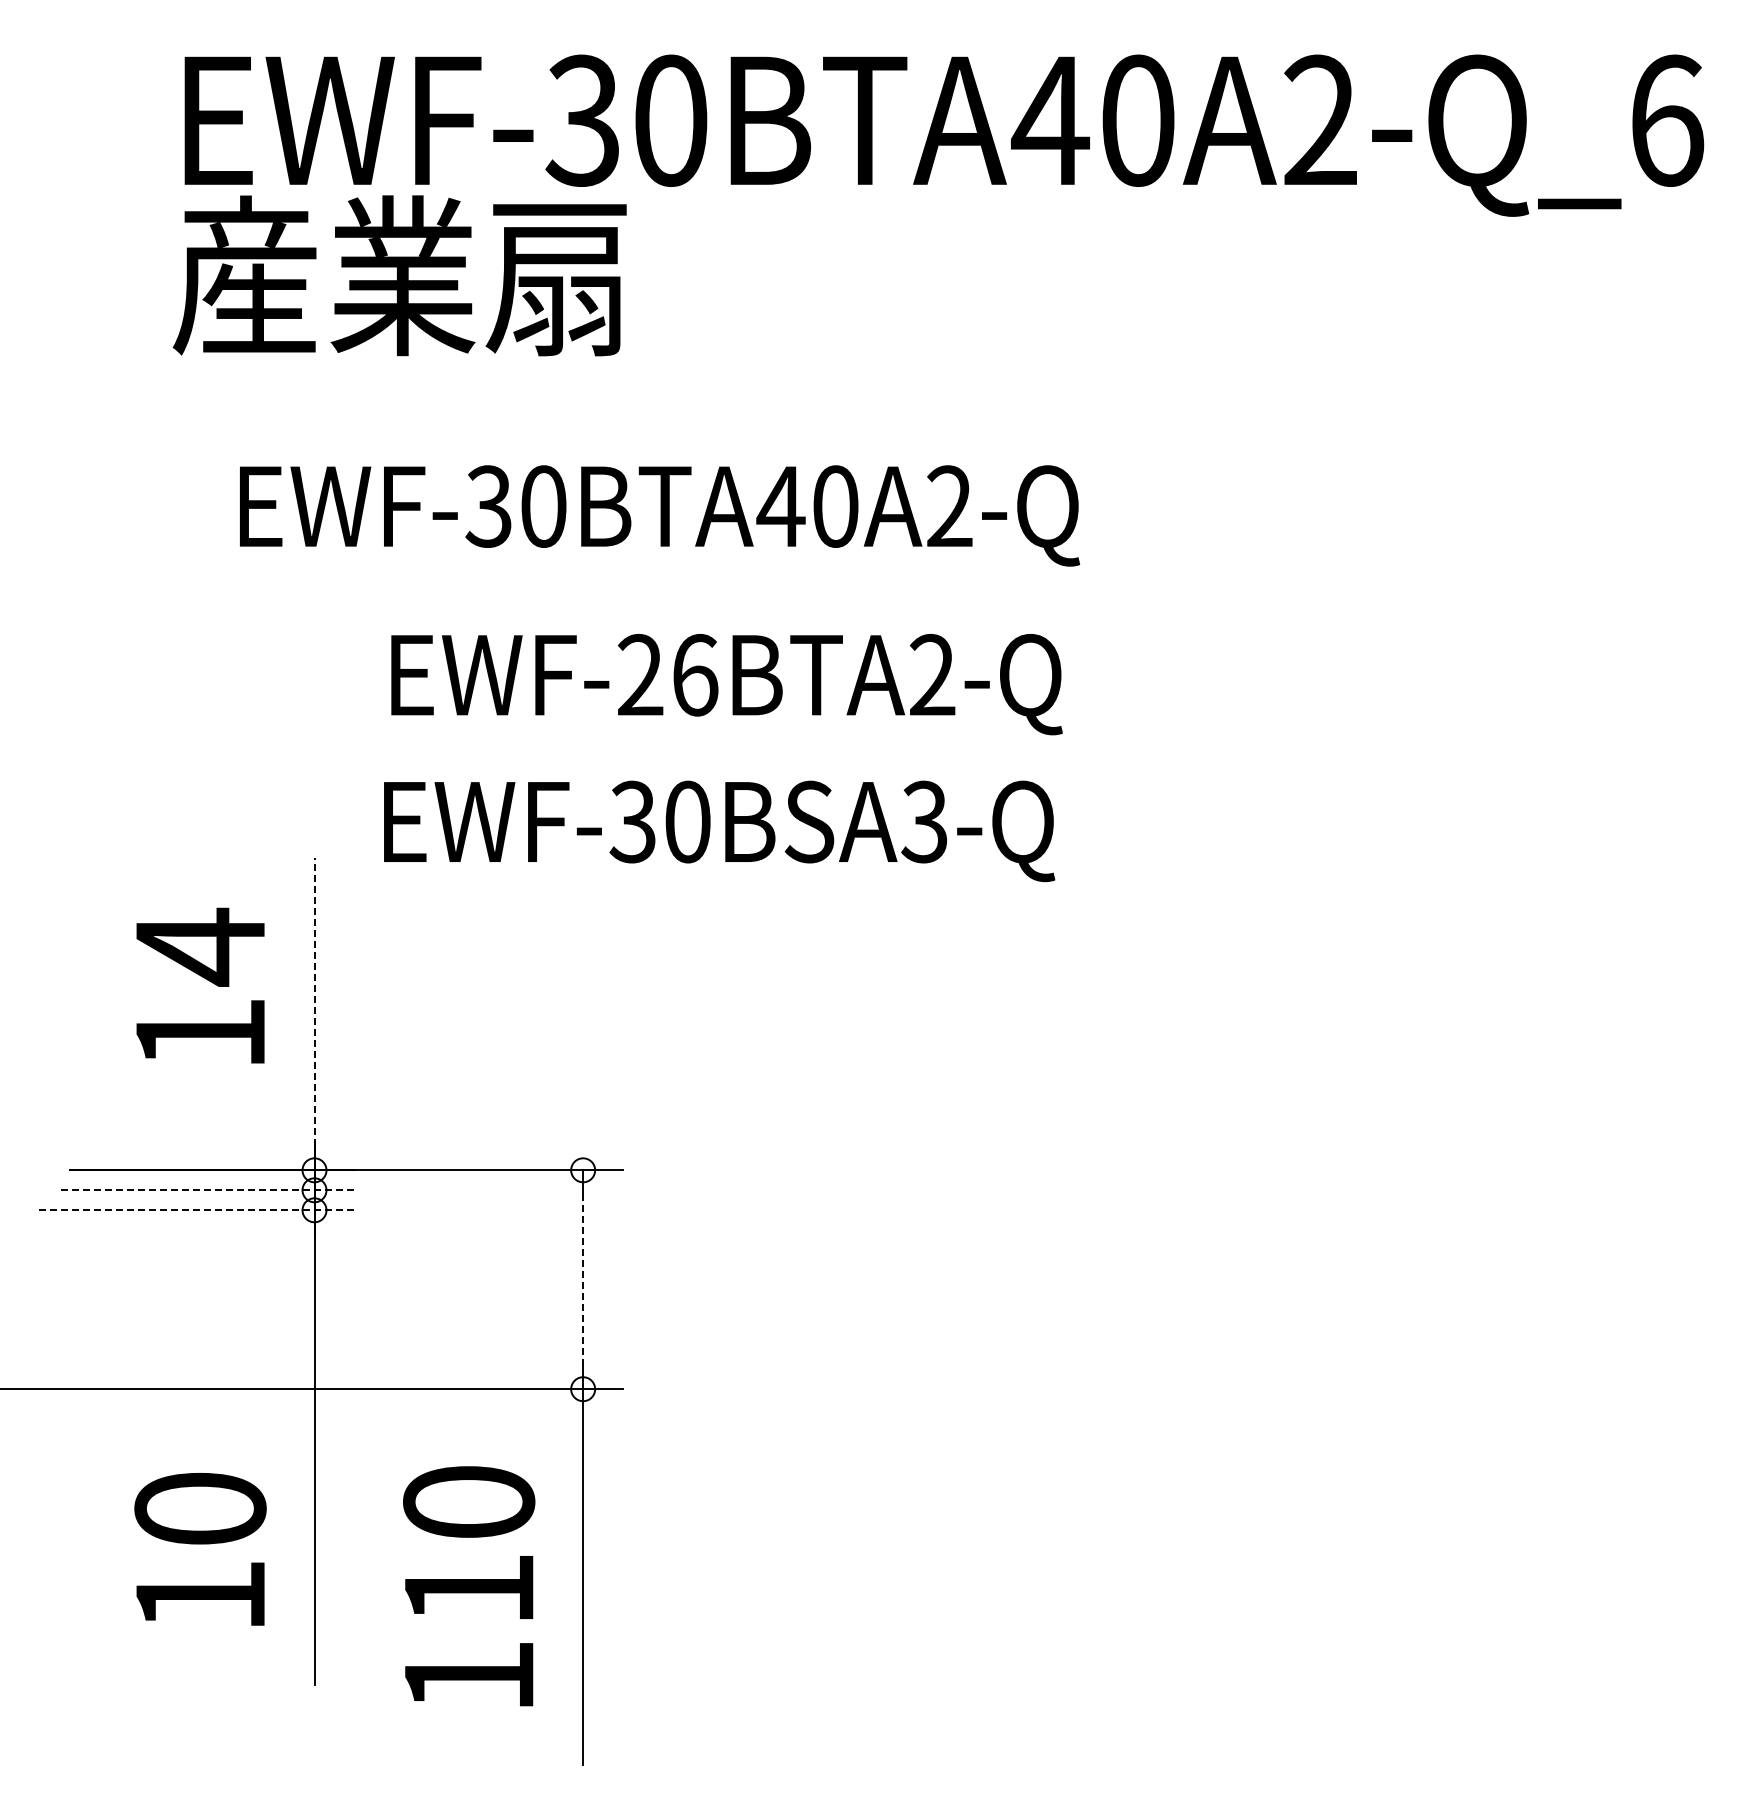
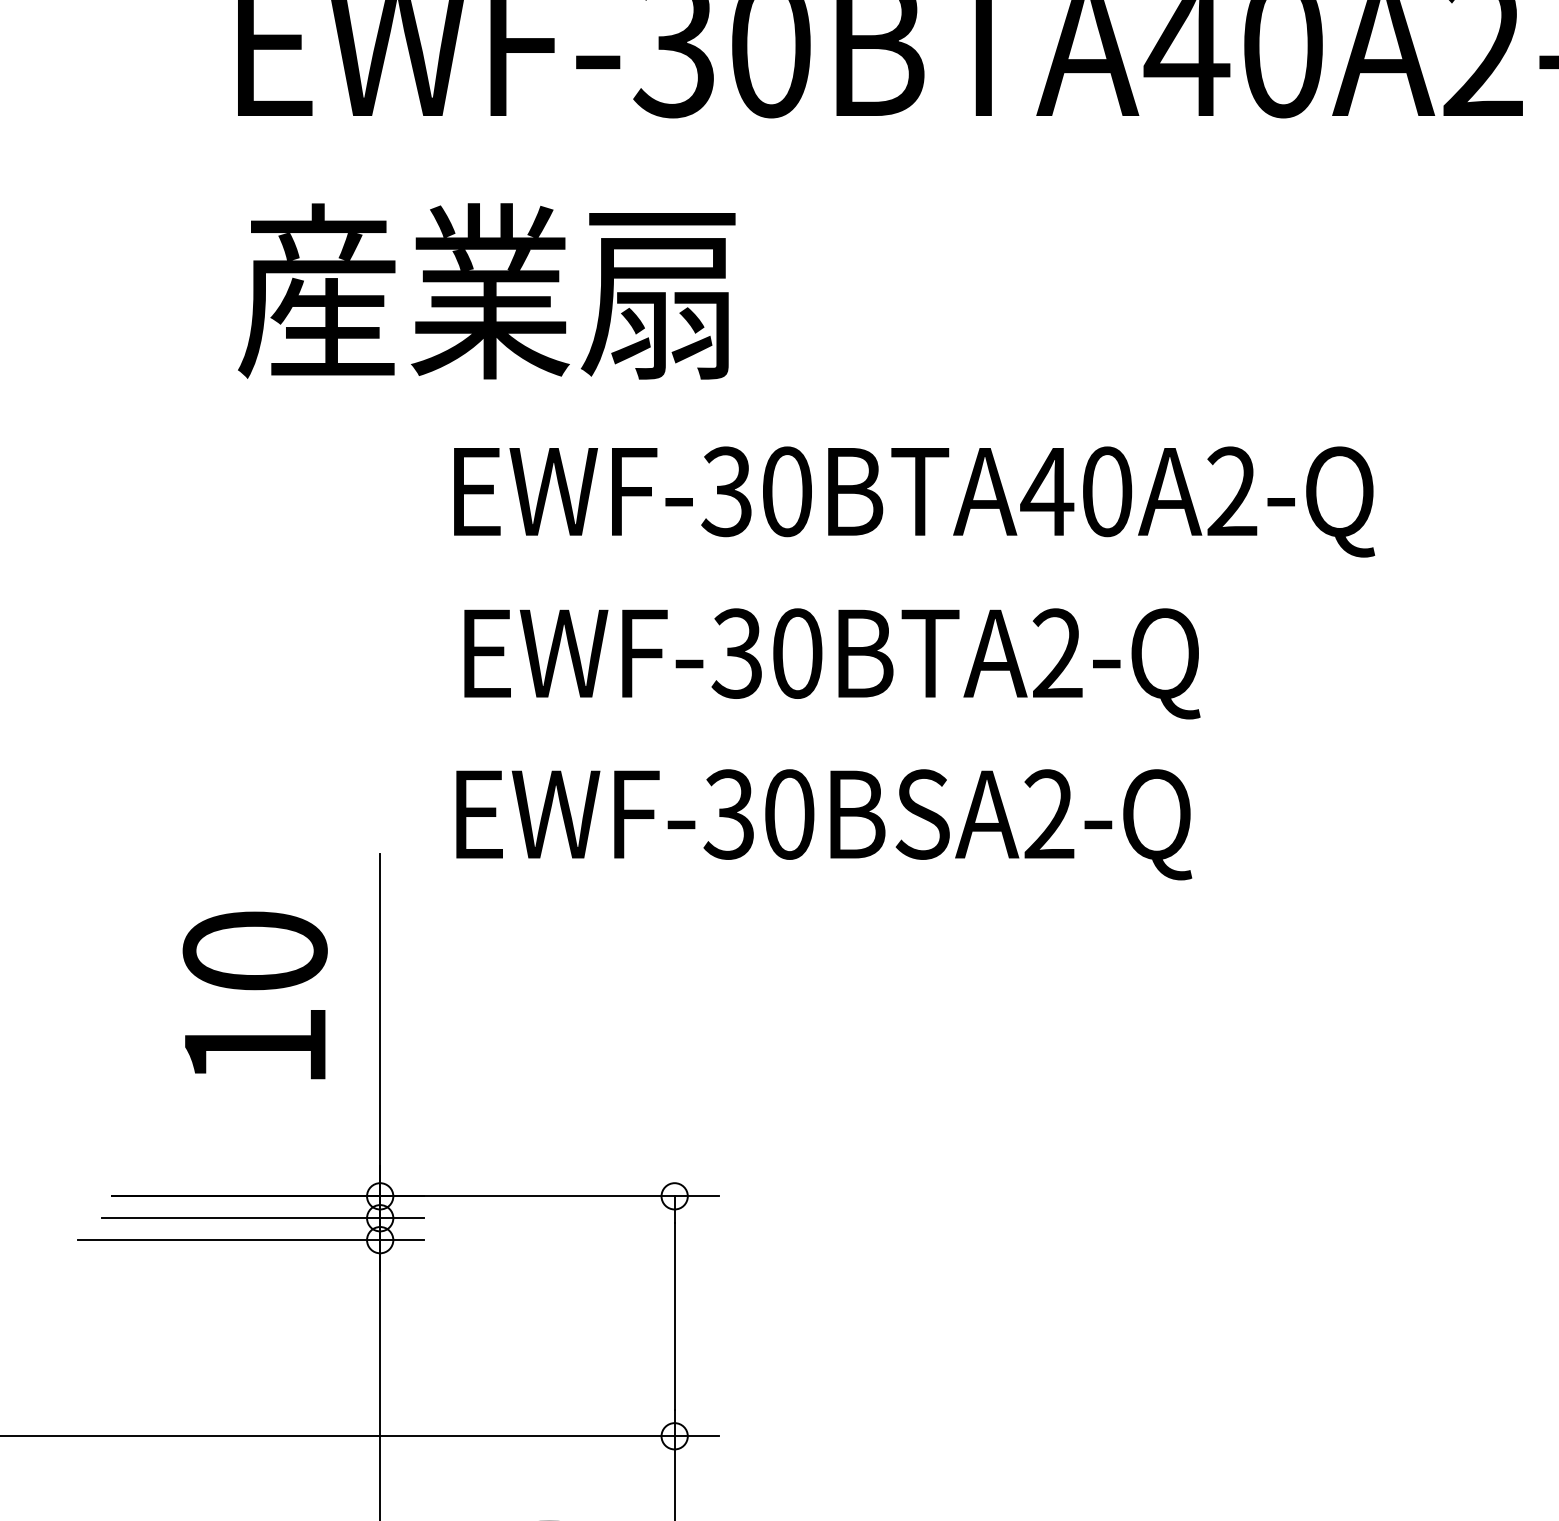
text: (399, 275) -> (486, 291), moved
text: (660, 515) -> (915, 501), moved
text: (667, 675) -> (767, 653), EWF-26BTA2-Q -> EWF-30BTA2-Q
text: (924, 822) -> (1048, 815), EWF-30BSA3-Q -> EWF-30BSA2-Q
text: (200, 946) -> (255, 950), 14 -> 10
line: (314, 1001) -> (380, 1011), dashed -> solid
line: (207, 1190) -> (262, 1218), dashed -> solid
line: (196, 1210) -> (250, 1240), dashed -> solid
line: (583, 1280) -> (675, 1317), dashed -> solid

